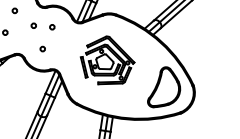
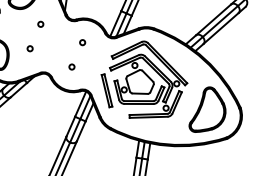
circle: (33, 25) -> (61, 40), removed
part: (107, 60) -> (144, 79), size x1.43

